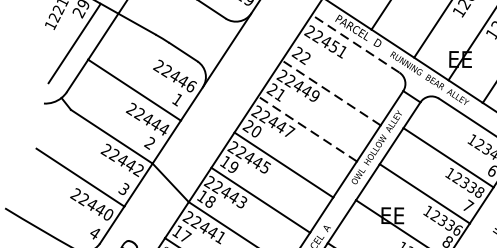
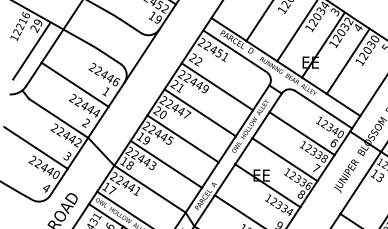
line: (355, 42) -> (234, 50), dashed -> solid
line: (331, 92) -> (217, 86), dashed -> solid
line: (308, 128) -> (200, 112), dashed -> solid

